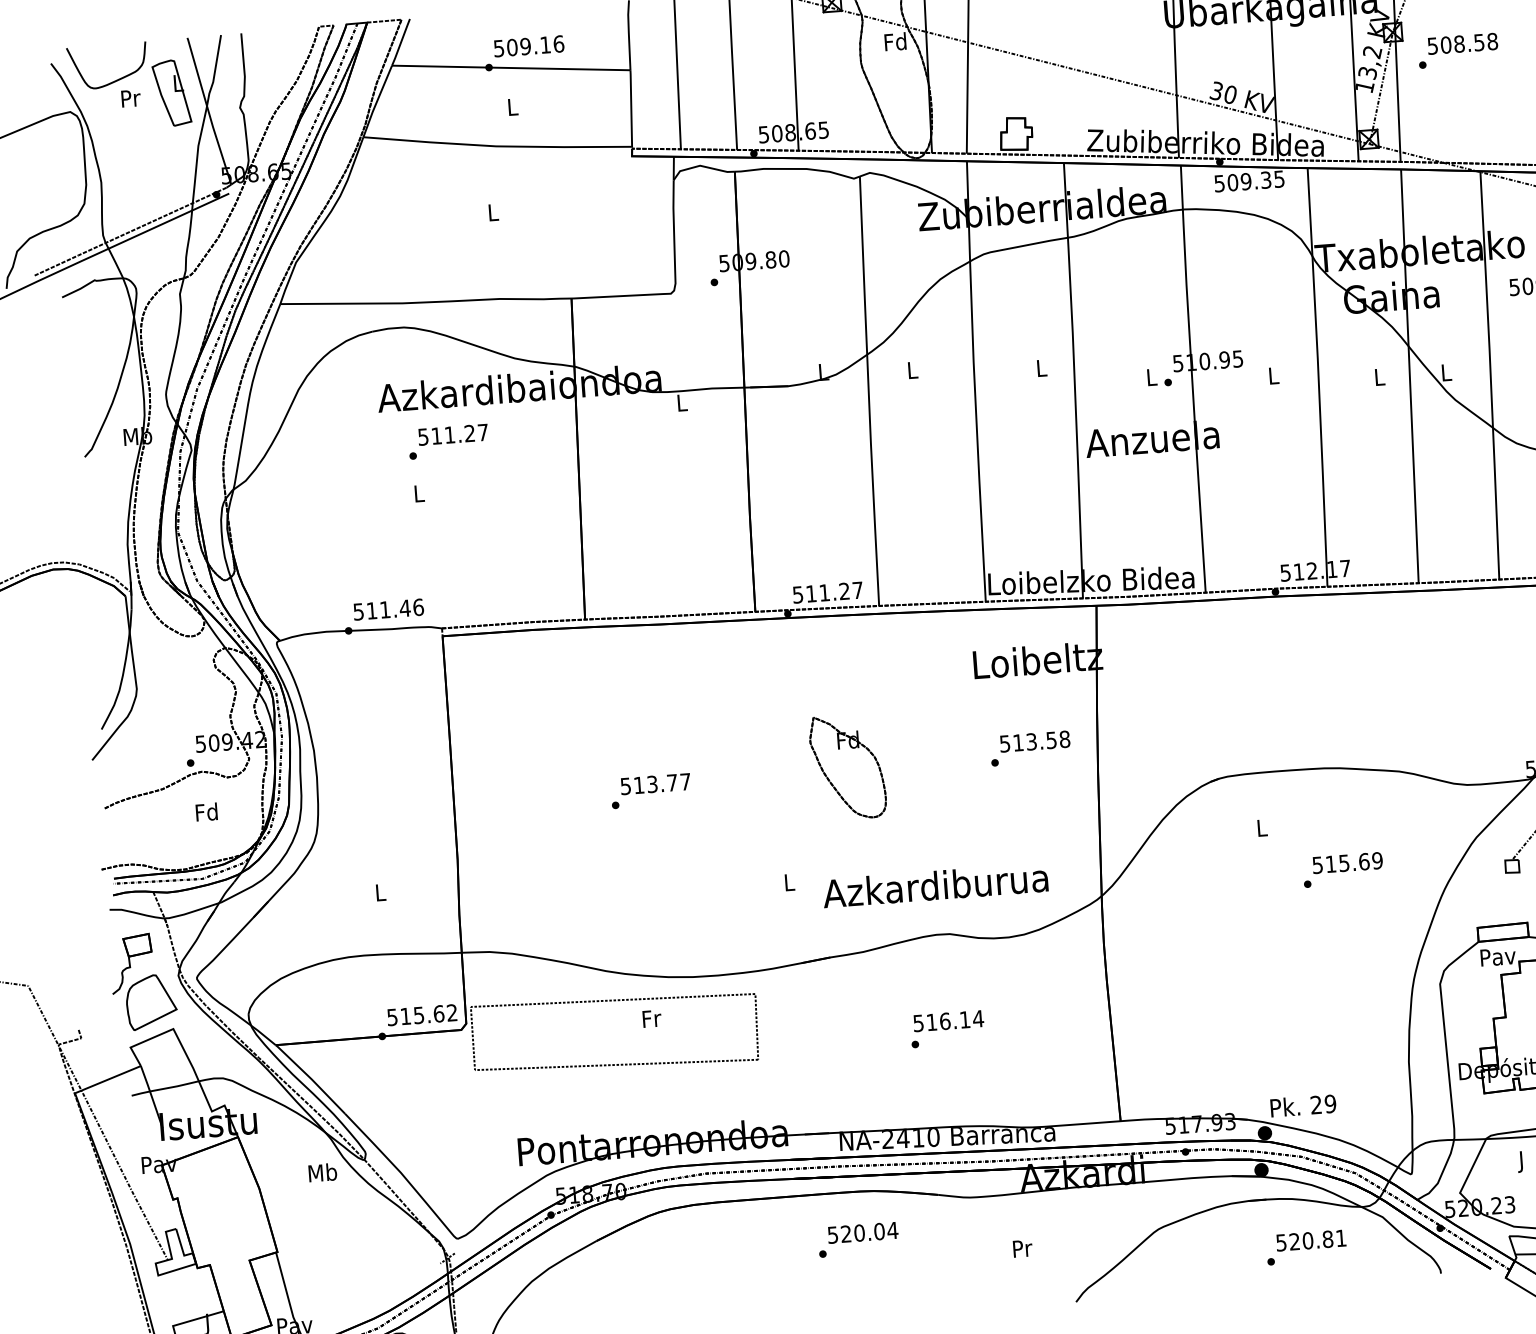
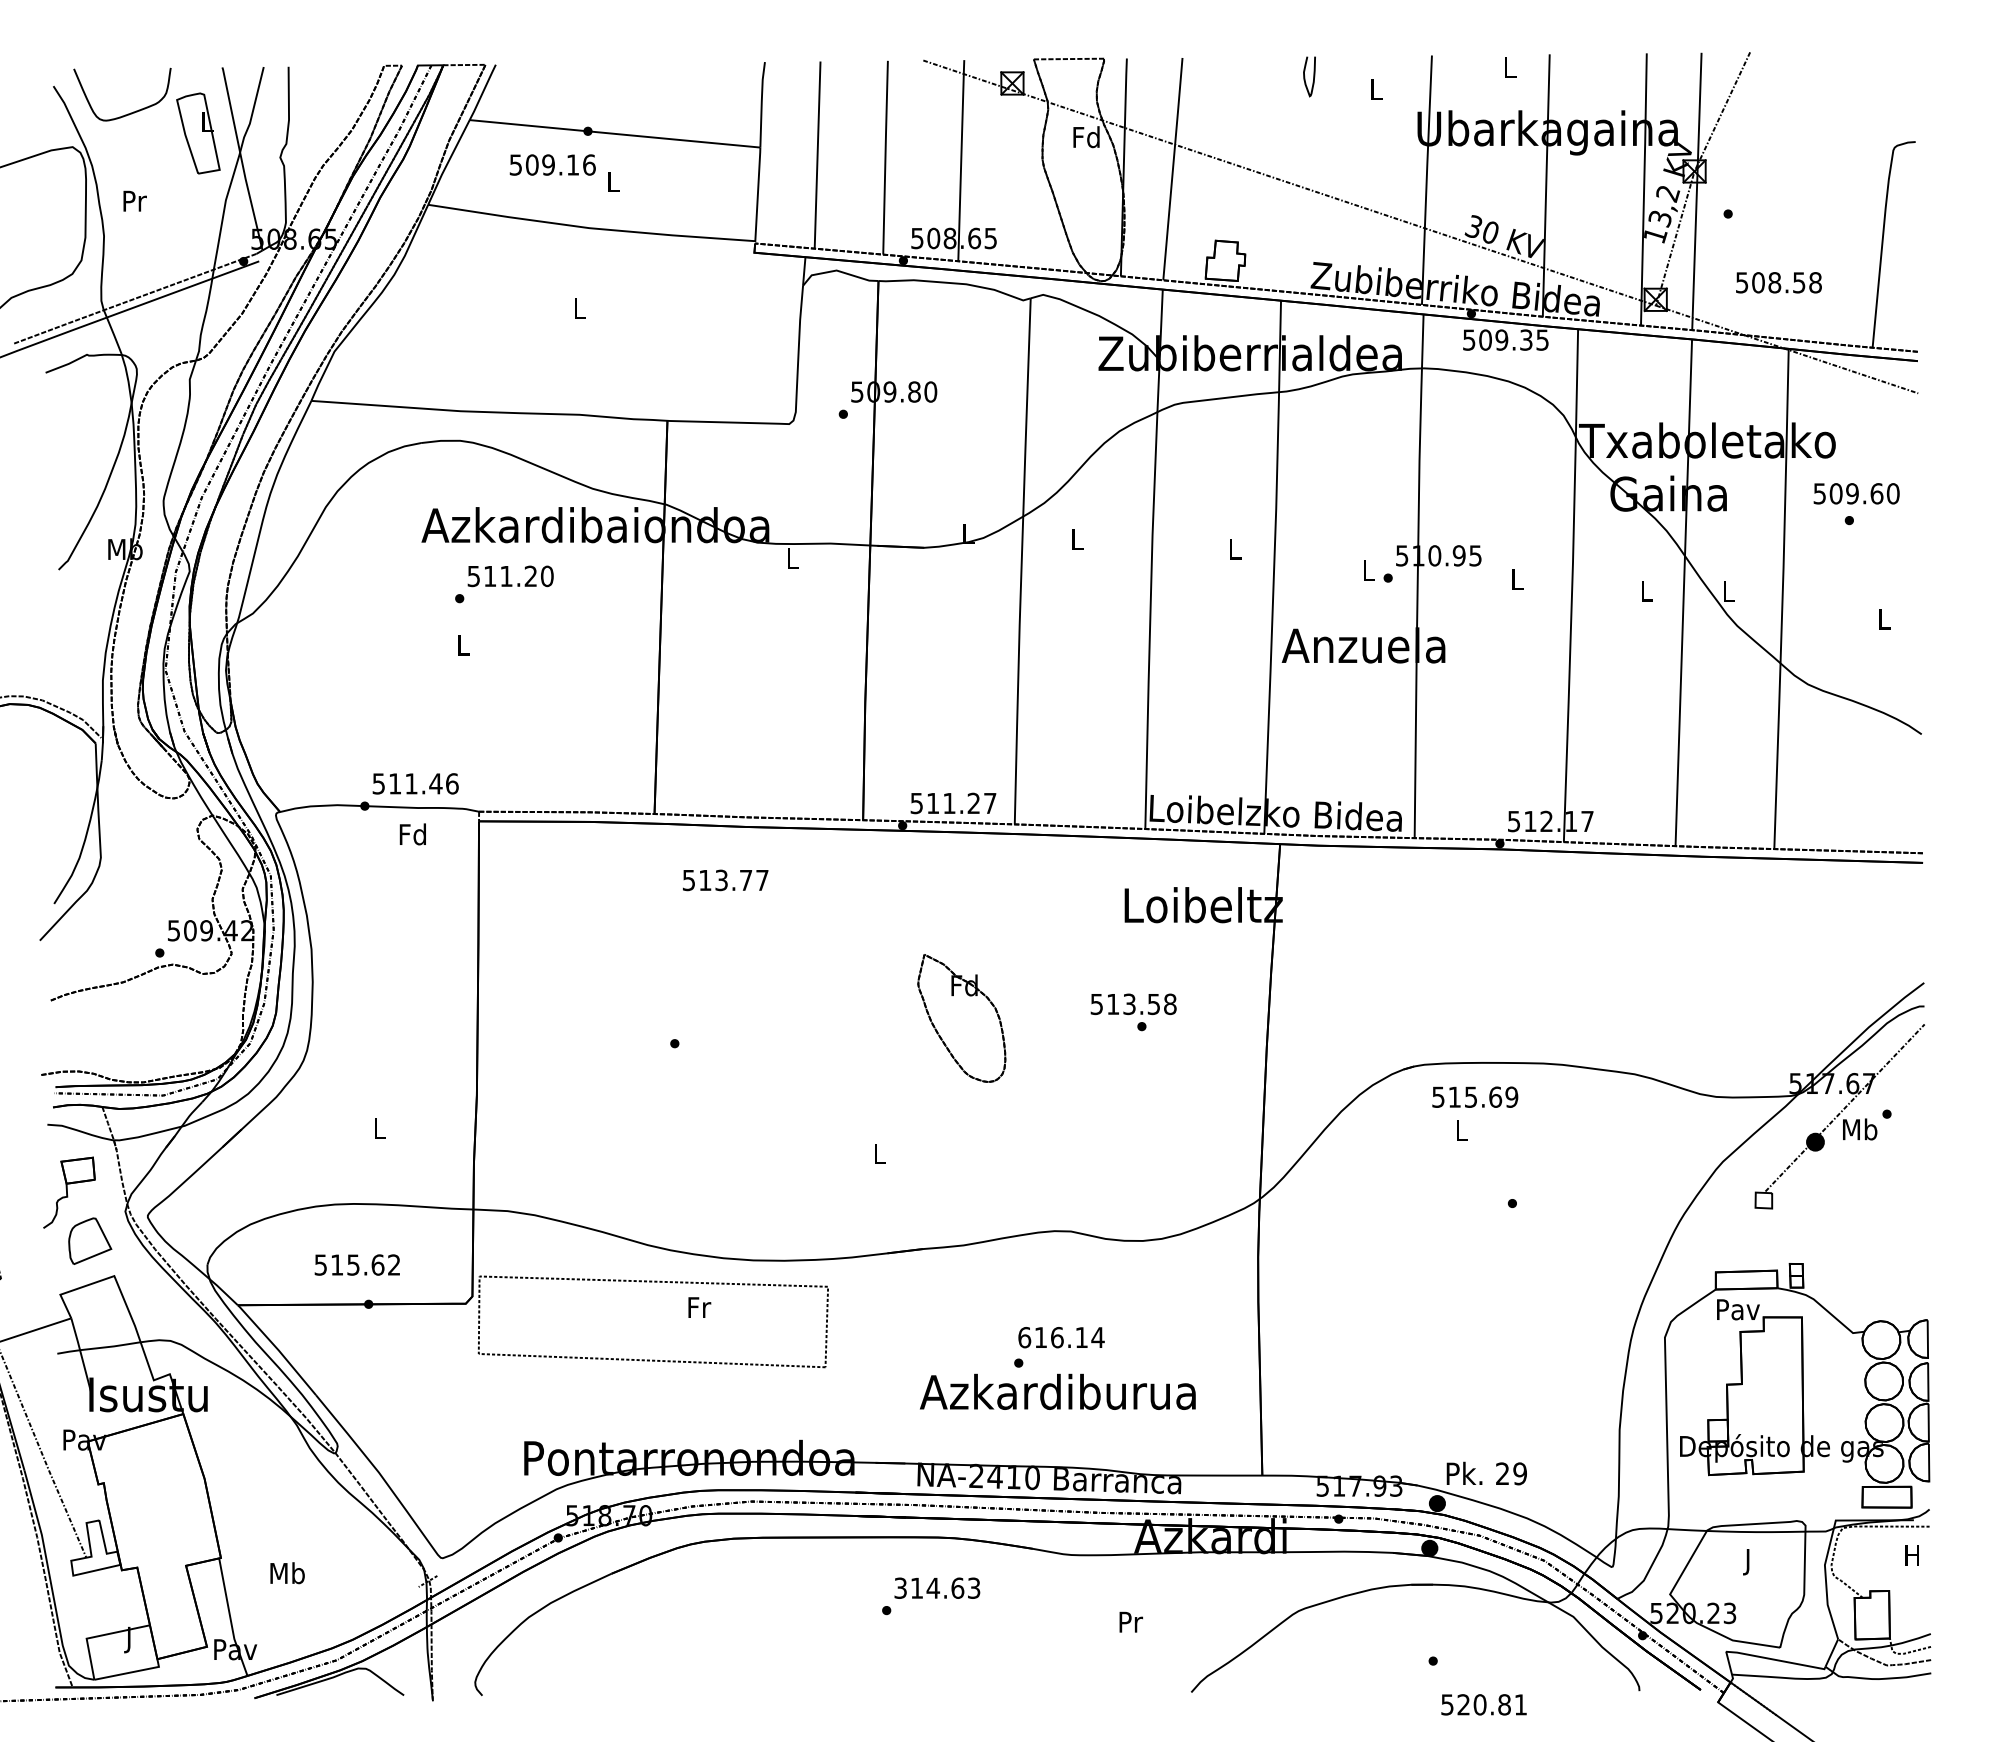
text: (1462, 43) -> (1778, 282), moved
text: (528, 45) -> (552, 164), moved
text: (130, 97) -> (134, 200), moved
text: (483, 432) -> (547, 576), 511.27 -> 511.20
text: (1034, 741) -> (1133, 1004), moved
text: (655, 784) -> (725, 880), moved
text: (206, 812) -> (412, 834), moved
text: (1347, 862) -> (1475, 1096), moved
text: (935, 885) -> (1057, 1391), moved
part: (151, 1001) -> (90, 1240), size x0.7
text: (421, 1014) -> (356, 1264), moved
text: (918, 1023) -> (1024, 1337), 516.14 -> 616.14
text: (322, 1172) -> (287, 1573), moved
text: (862, 1232) -> (937, 1587), 520.04 -> 314.63
text: (1310, 1240) -> (1483, 1704), moved

